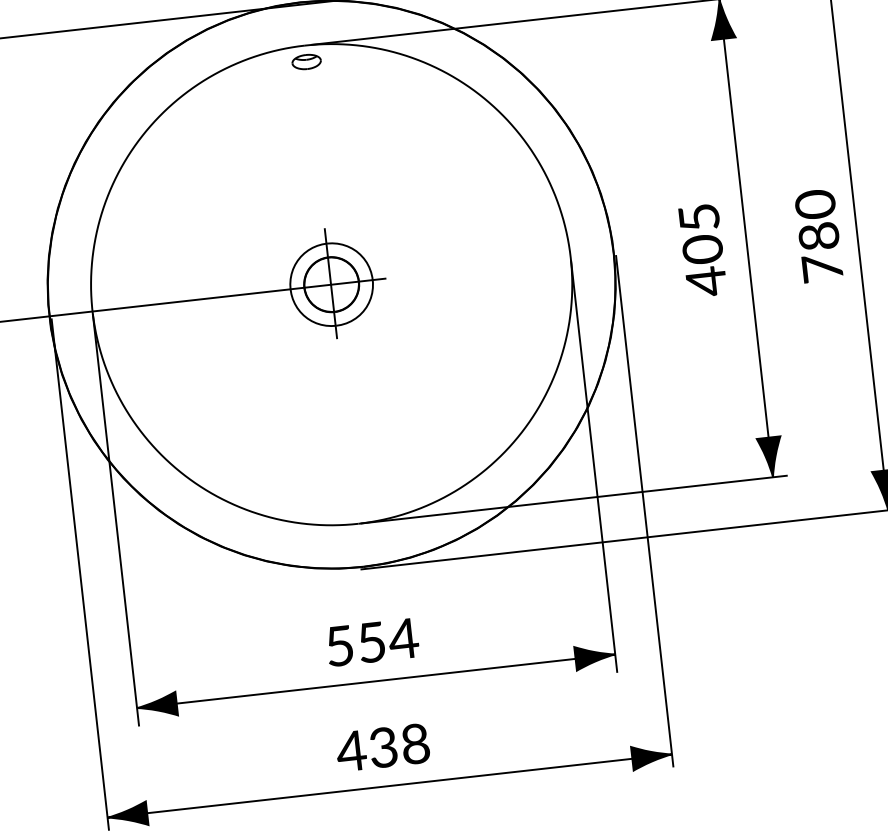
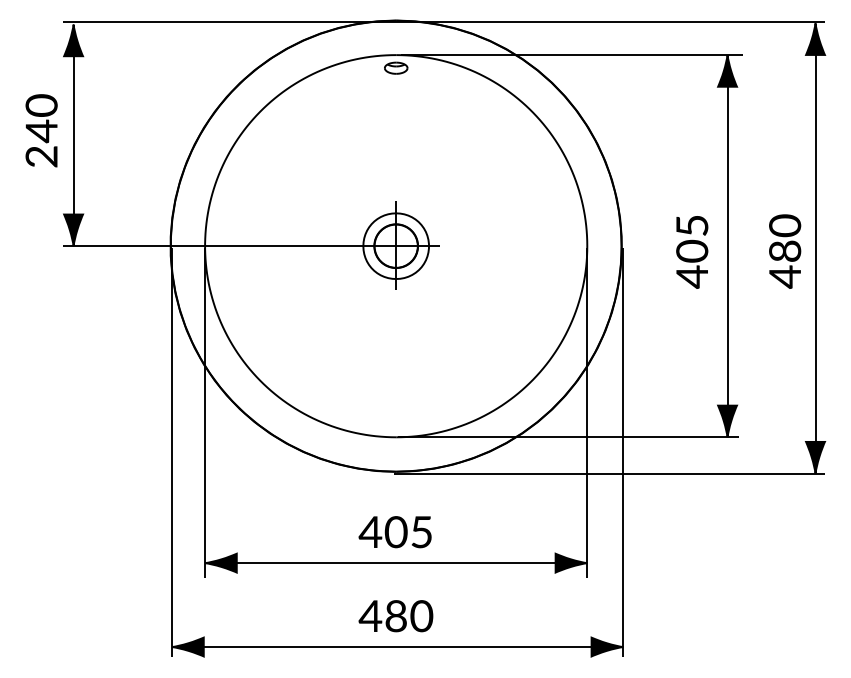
text: (821, 268) -> (784, 276), 780 -> 480
text: (370, 643) -> (395, 532), 554 -> 405
text: (400, 746) -> (409, 616), 438 -> 480

